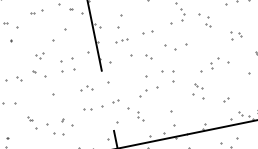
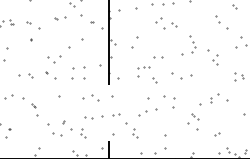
part: (121, 40) -> (143, 67), moved
part: (39, 56) -> (54, 59), size x1.6
part: (86, 88) -> (91, 97), size x1.4
part: (31, 123) -> (34, 109), moved
part: (85, 127) -> (83, 133), added

